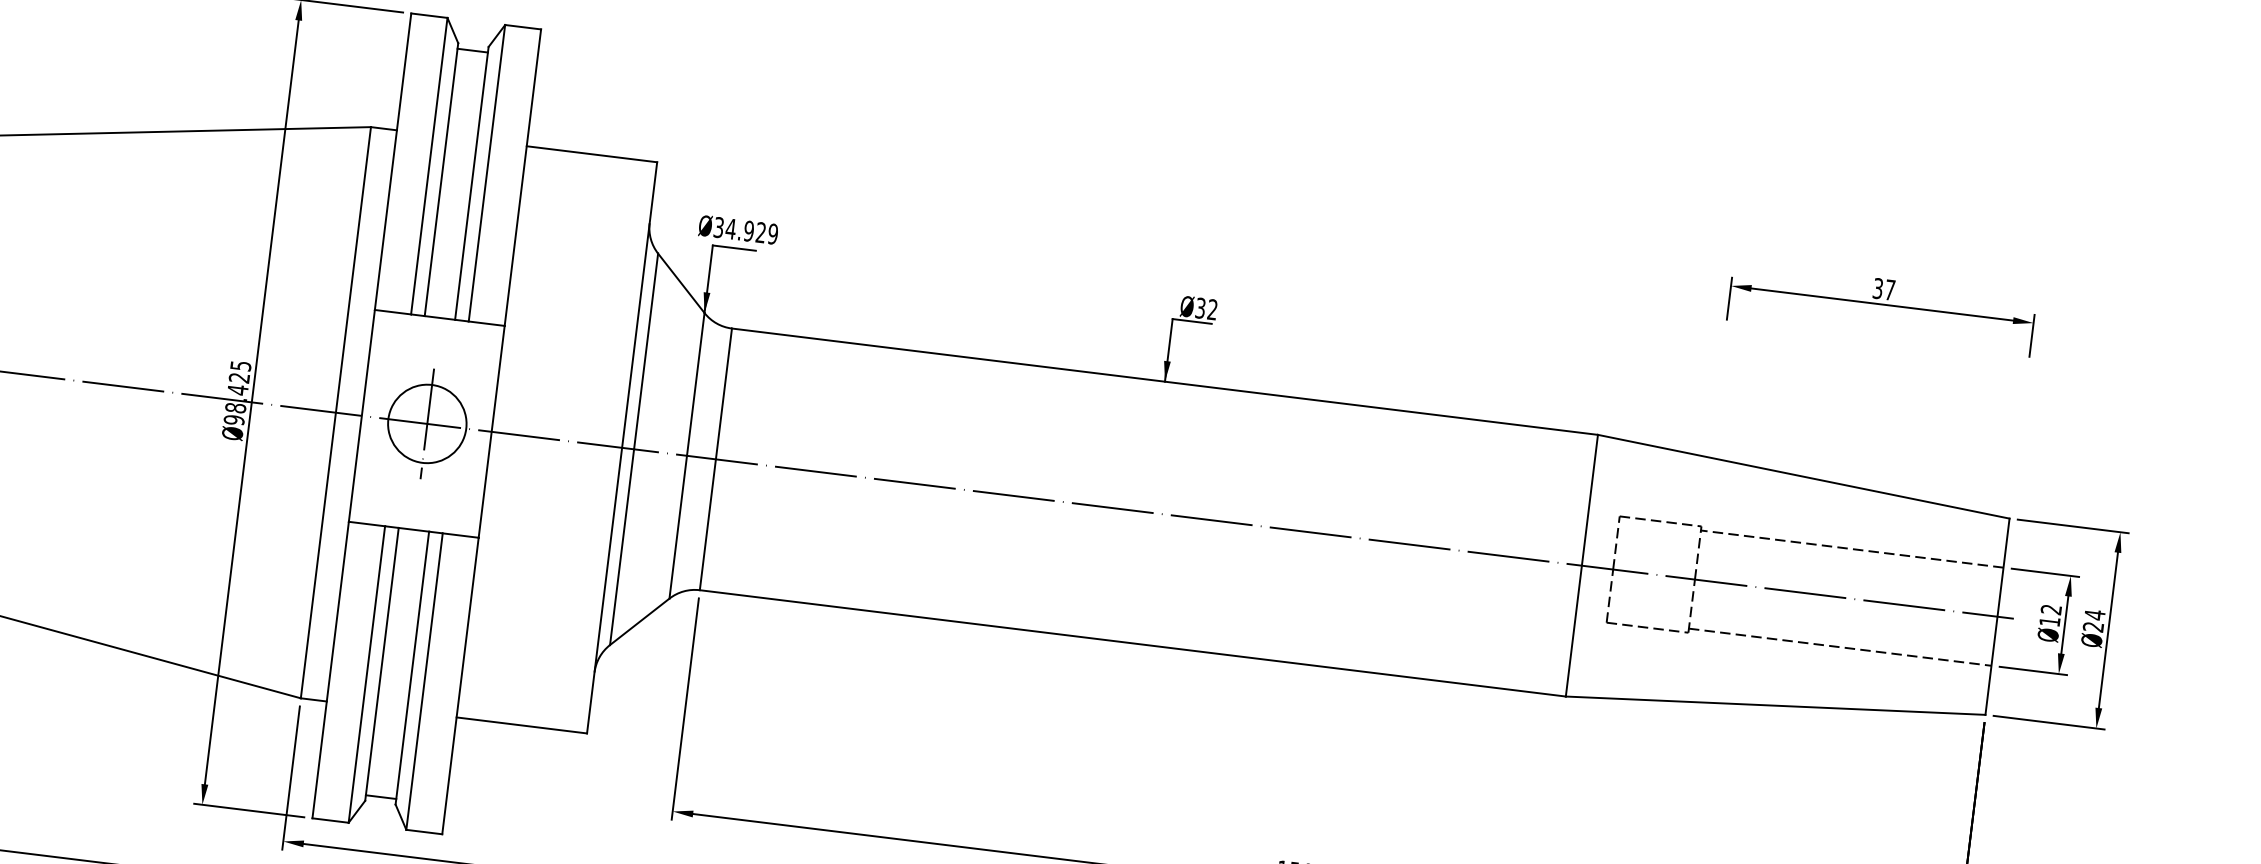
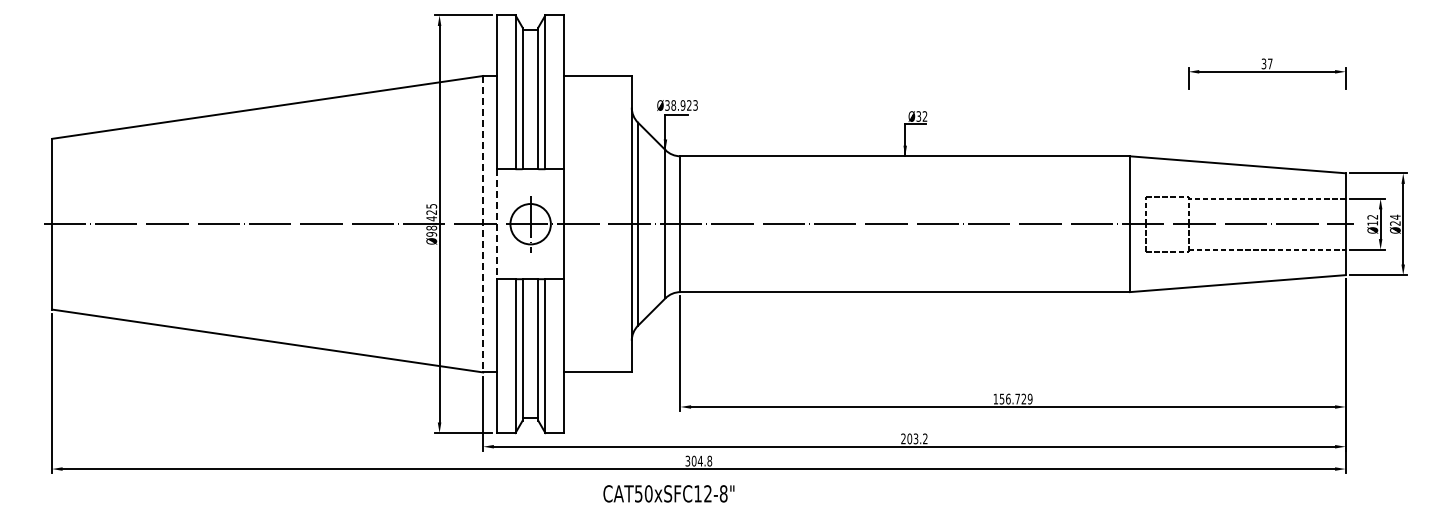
text: (751, 231) -> (684, 105), Ø34.929 -> Ø38.923
line: (336, 413) -> (483, 224), solid -> dashed
line: (361, 416) -> (496, 224), solid -> dashed

